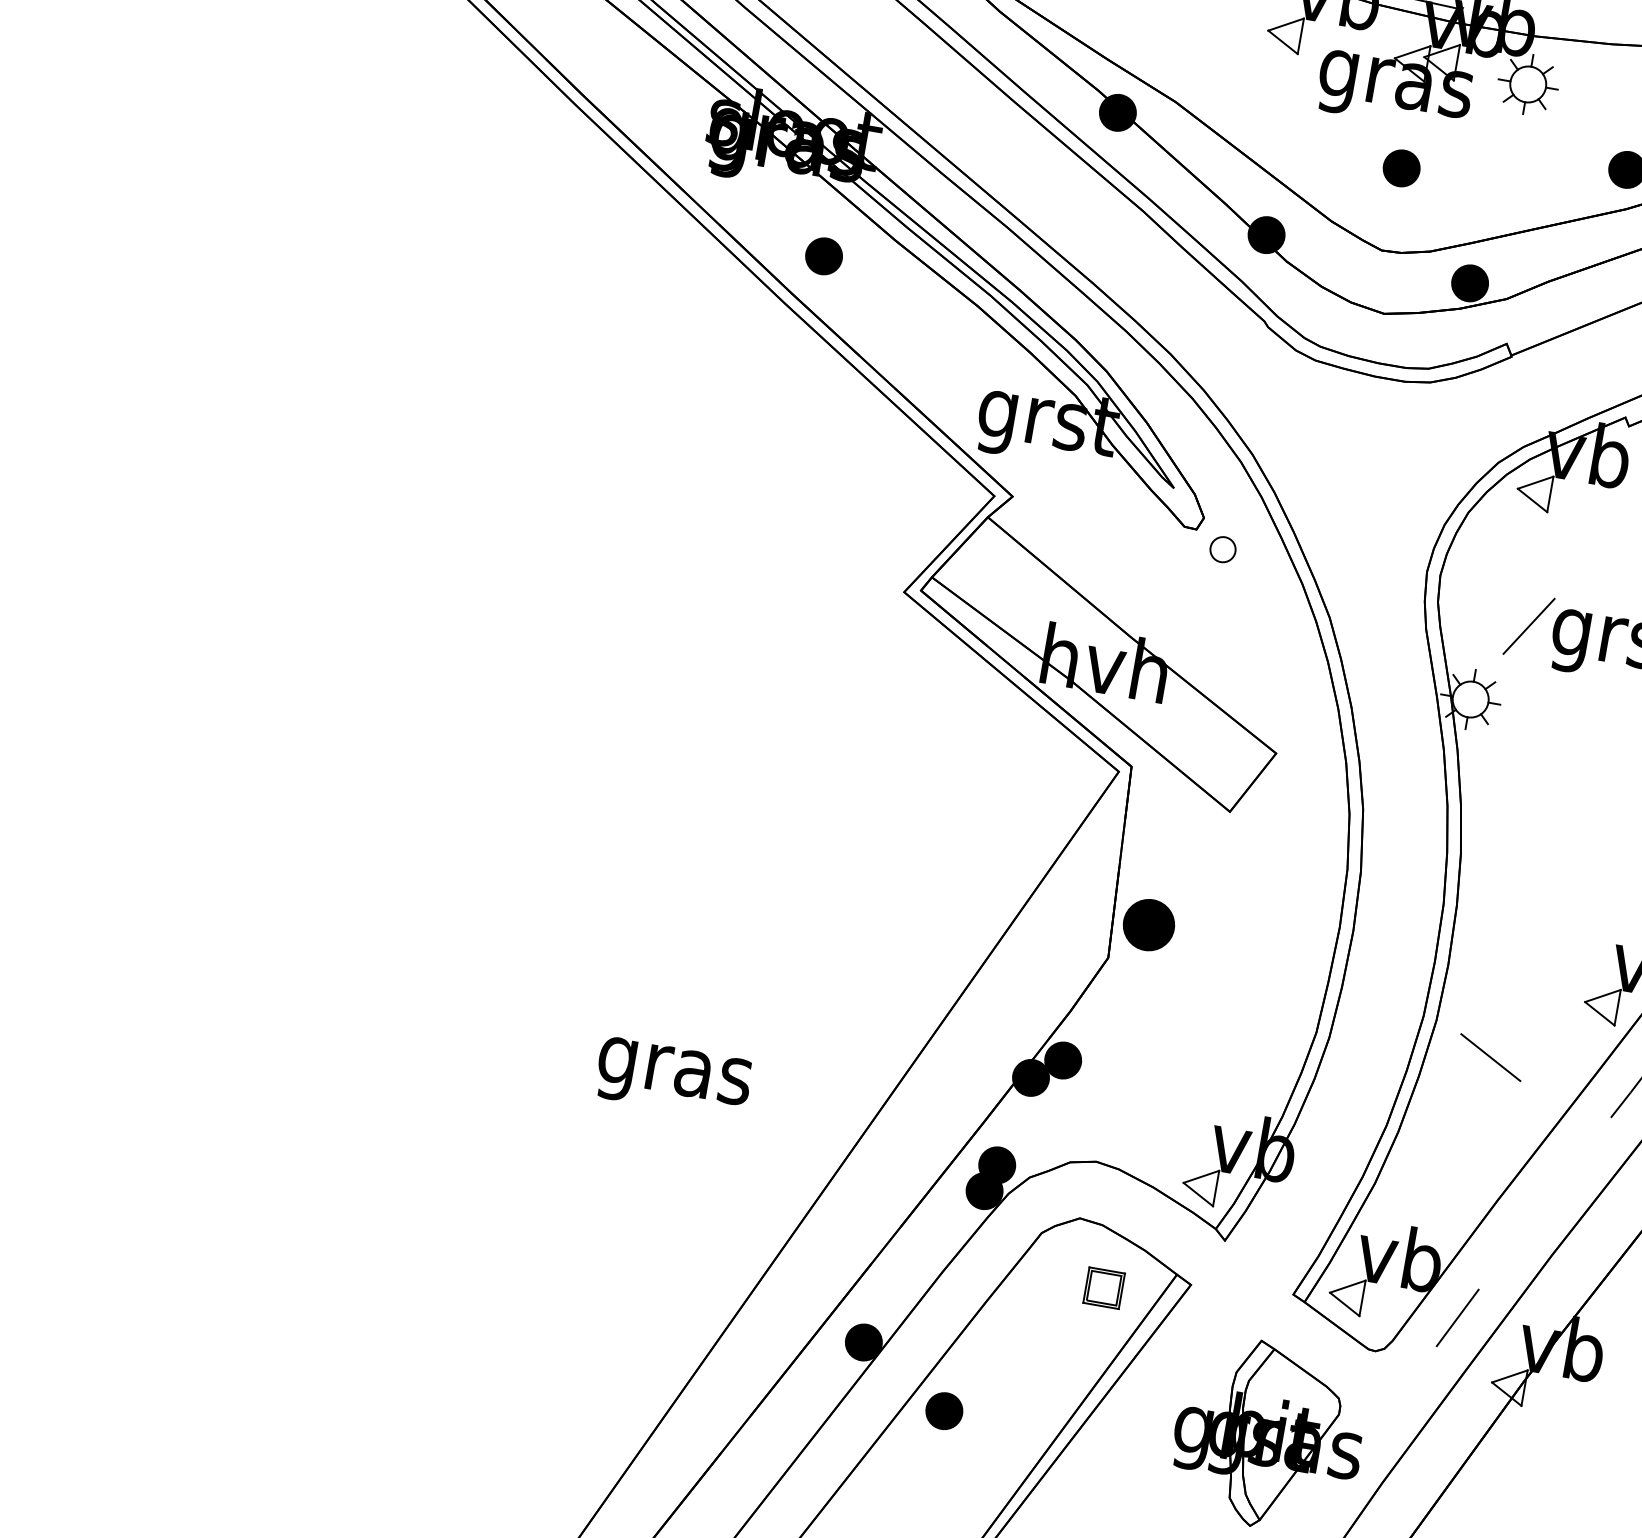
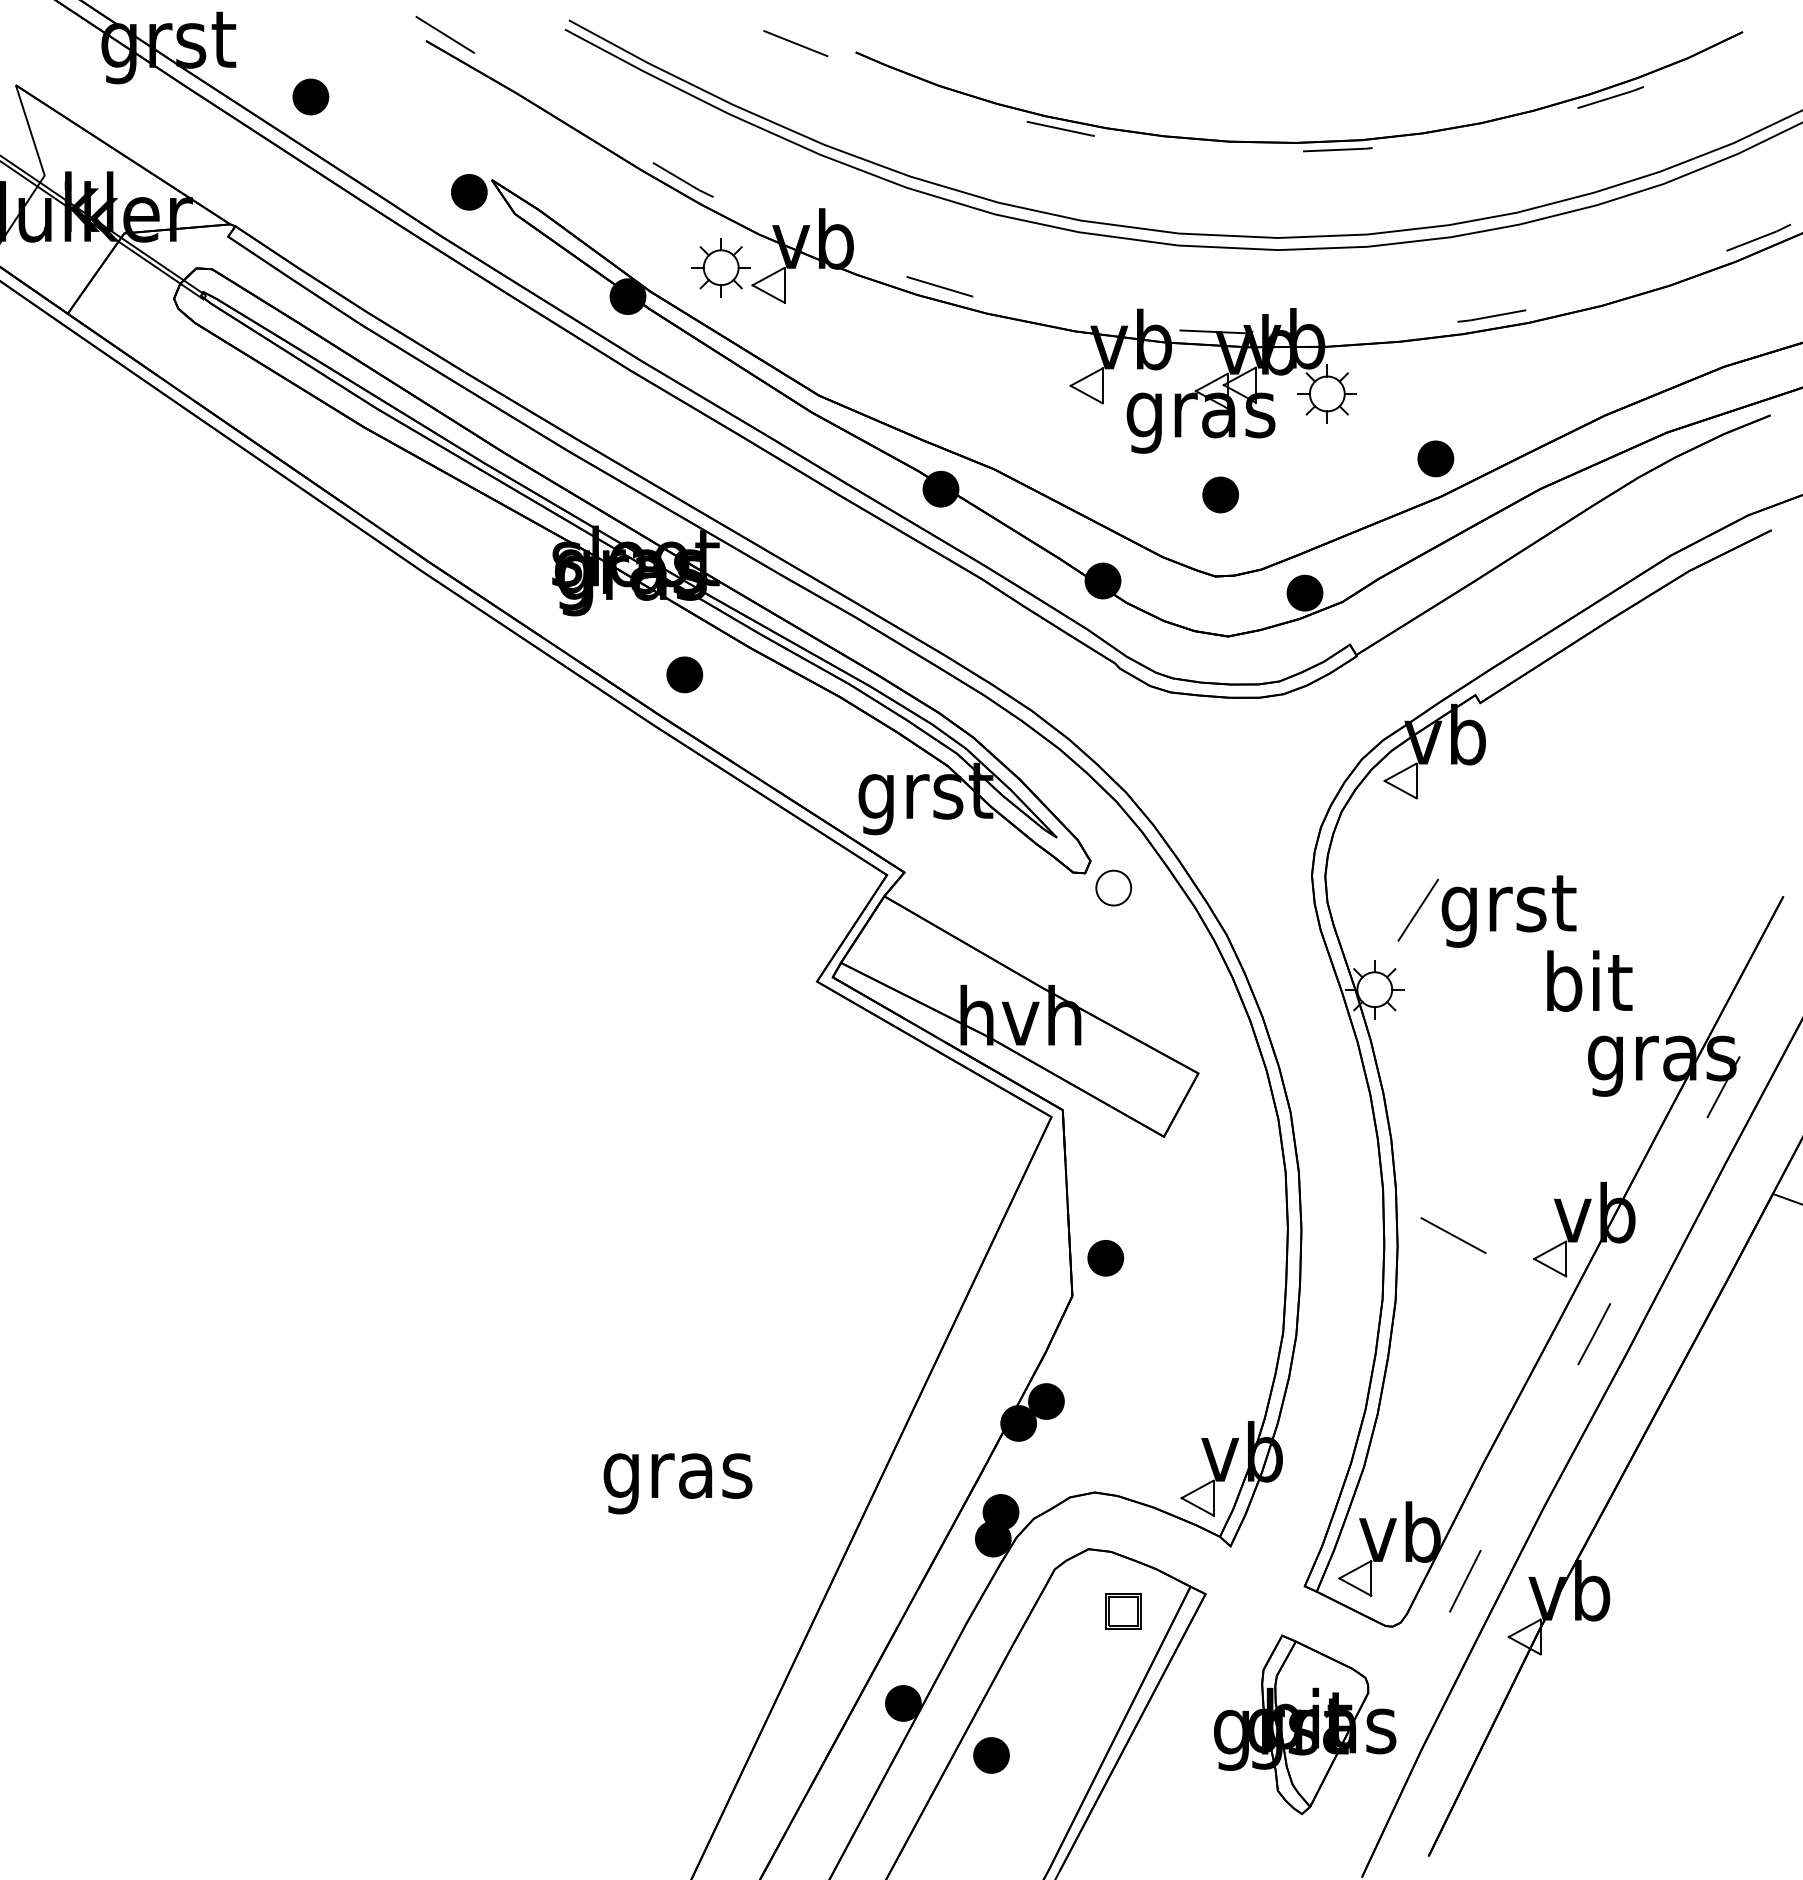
part: (1222, 549) -> (1113, 887), size x1.43
part: (1148, 925) -> (1105, 1258), size x0.71
line: (1490, 1057) -> (1453, 1235), moved

